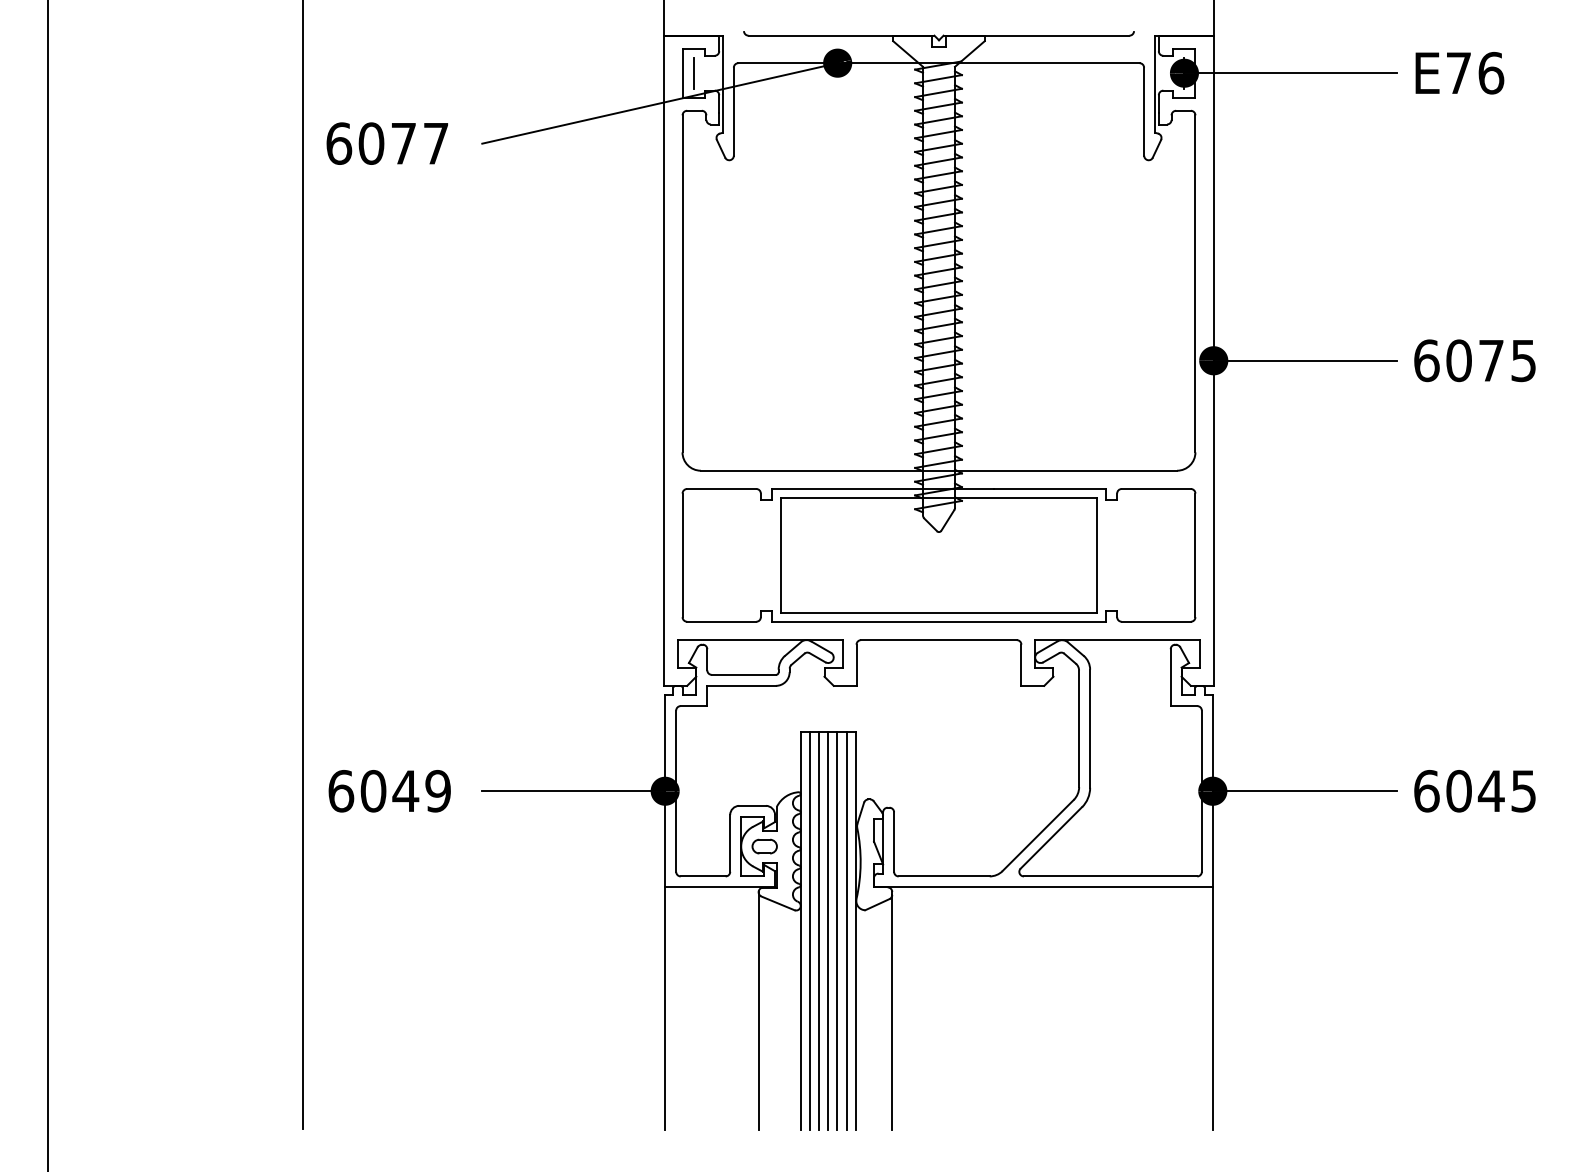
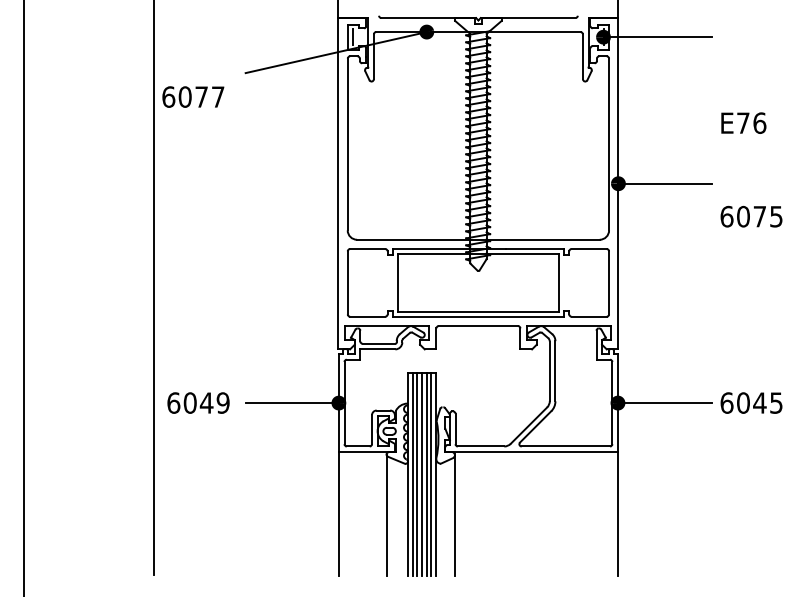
text: (1459, 71) -> (743, 122), moved
text: (387, 142) -> (193, 96), moved
text: (1474, 360) -> (751, 216), moved

